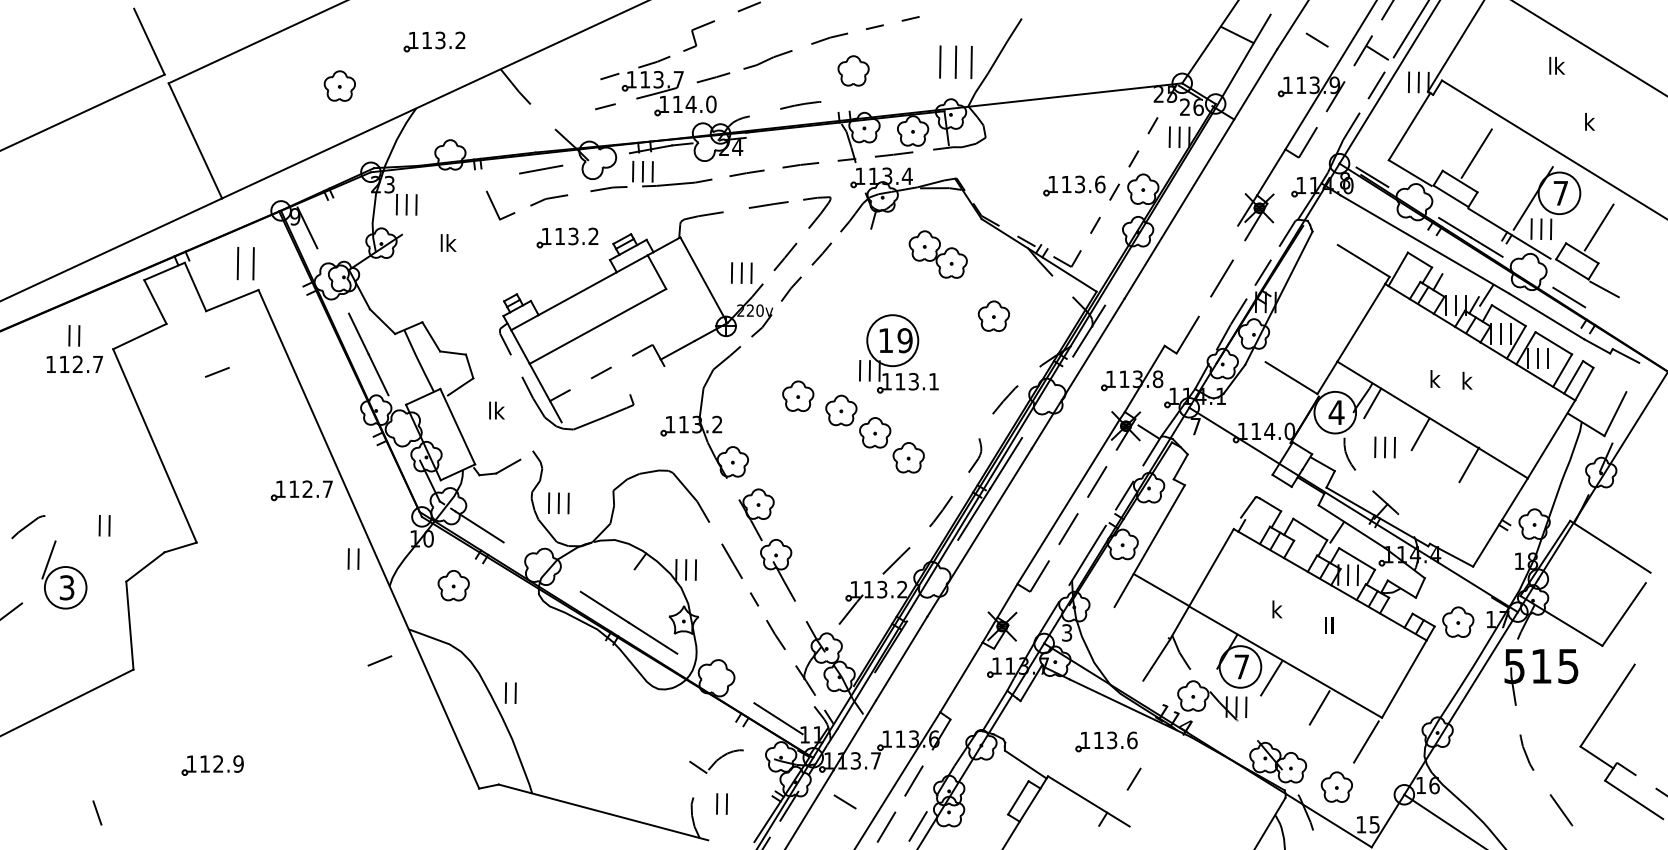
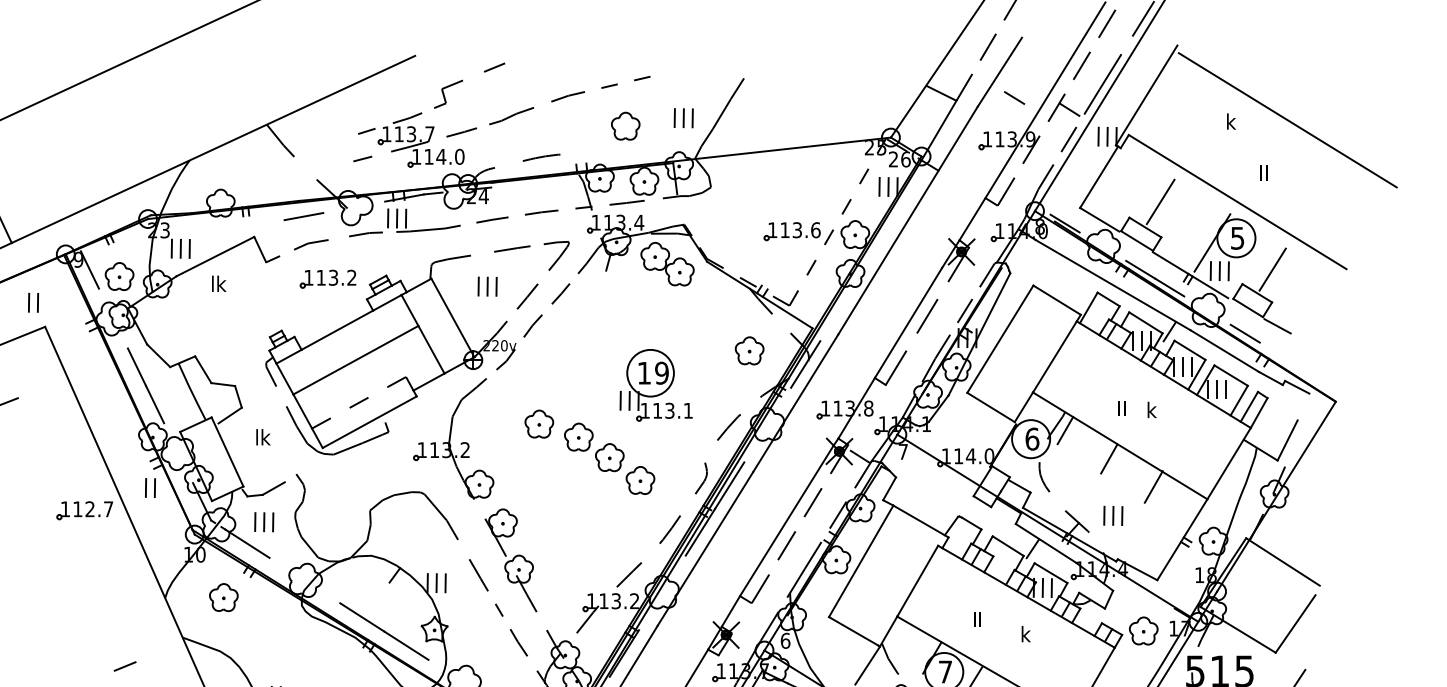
part: (434, 41) -> (206, 99), removed
part: (955, 61) -> (683, 117), size x0.62
text: (1557, 65) -> (1234, 121), lk -> k
part: (853, 70) -> (625, 125), moved
part: (339, 85) -> (119, 276), moved
text: (1589, 121) -> (1263, 172), k -> II
text: (1560, 193) -> (1237, 238), 7 -> 5
line: (444, 212) -> (215, 255), added
part: (937, 254) -> (666, 264), moved
part: (245, 263) -> (33, 302), size x0.62
part: (741, 272) -> (487, 286), moved
line: (1201, 285) -> (908, 322), added
line: (1460, 285) -> (1145, 322), added
line: (1301, 303) -> (1000, 339), added
line: (680, 315) -> (431, 350), added
part: (993, 315) -> (749, 350), moved
part: (898, 353) -> (655, 384), moved
text: (1435, 378) -> (1122, 407), k -> II
line: (612, 394) -> (369, 422), added
text: (1336, 412) -> (1032, 439), 4 -> 6
part: (1384, 447) -> (1112, 515), moved
line: (1214, 502) -> (920, 521), added
part: (558, 503) -> (263, 522), moved
part: (353, 558) -> (150, 487), moved
line: (1160, 589) -> (853, 631), moved
text: (1277, 609) -> (978, 619), k -> II
text: (1329, 625) -> (1025, 634), II -> k
text: (1067, 632) -> (785, 640), 3 -> 6
line: (379, 660) -> (124, 666), moved

